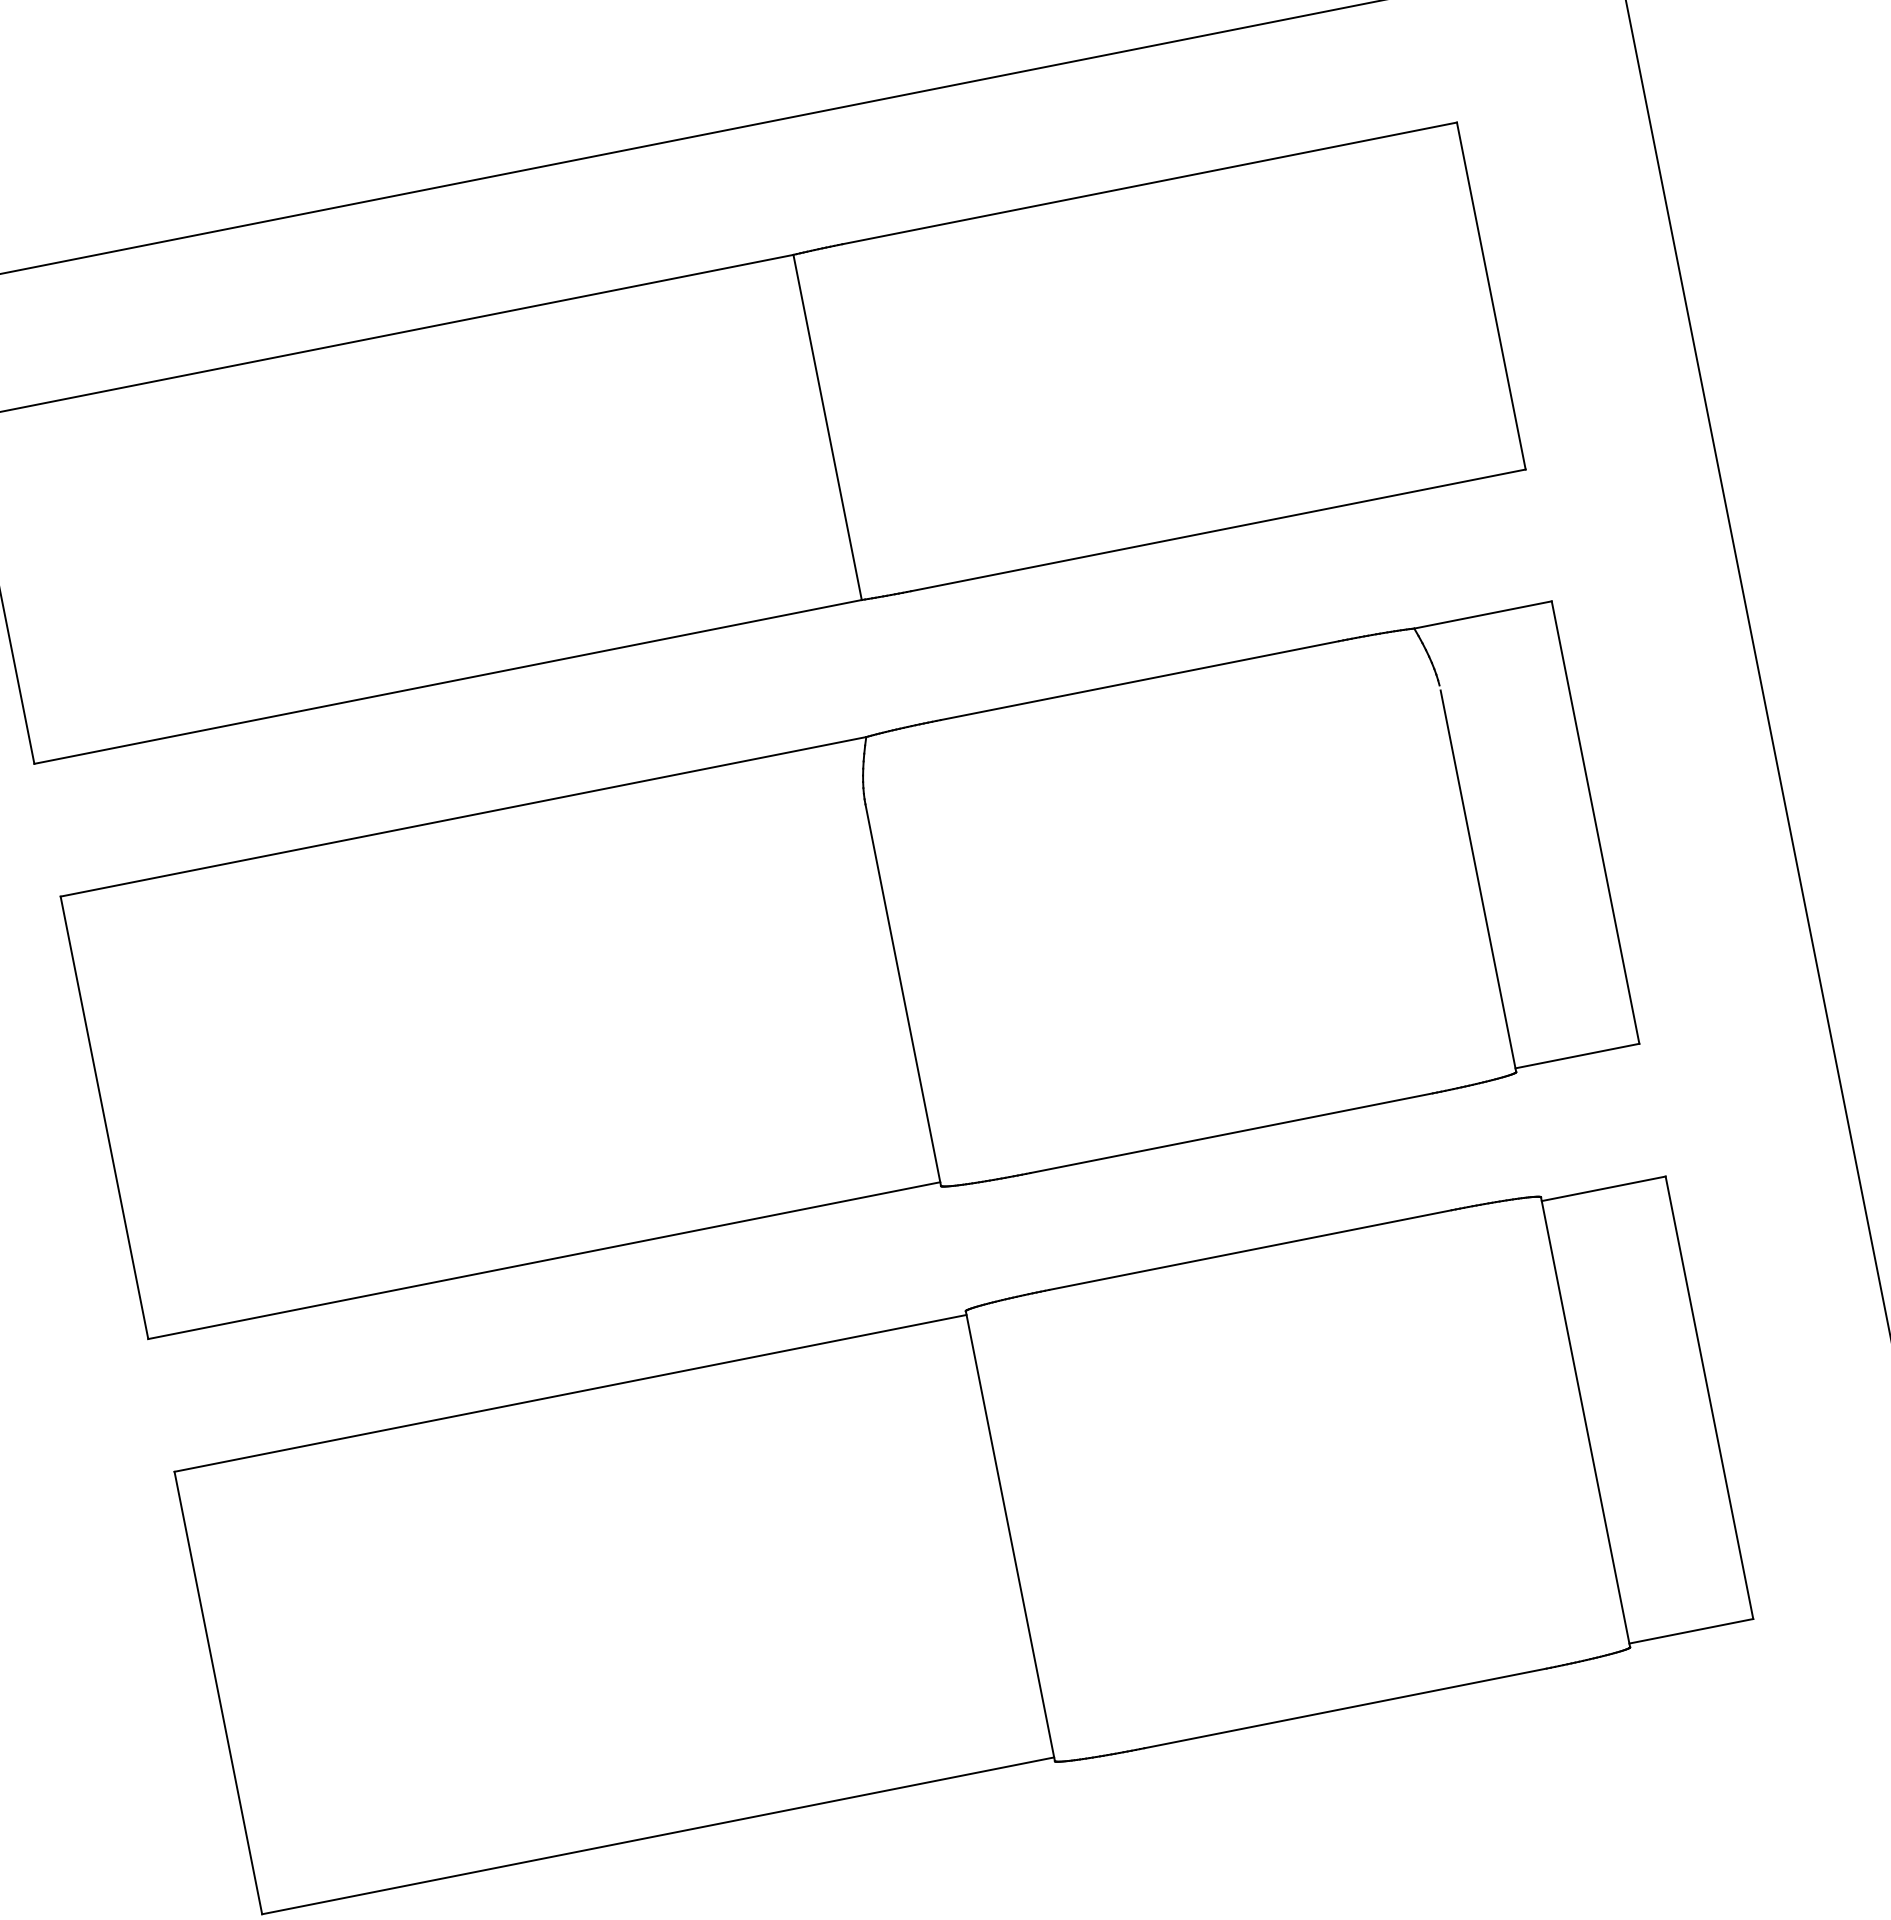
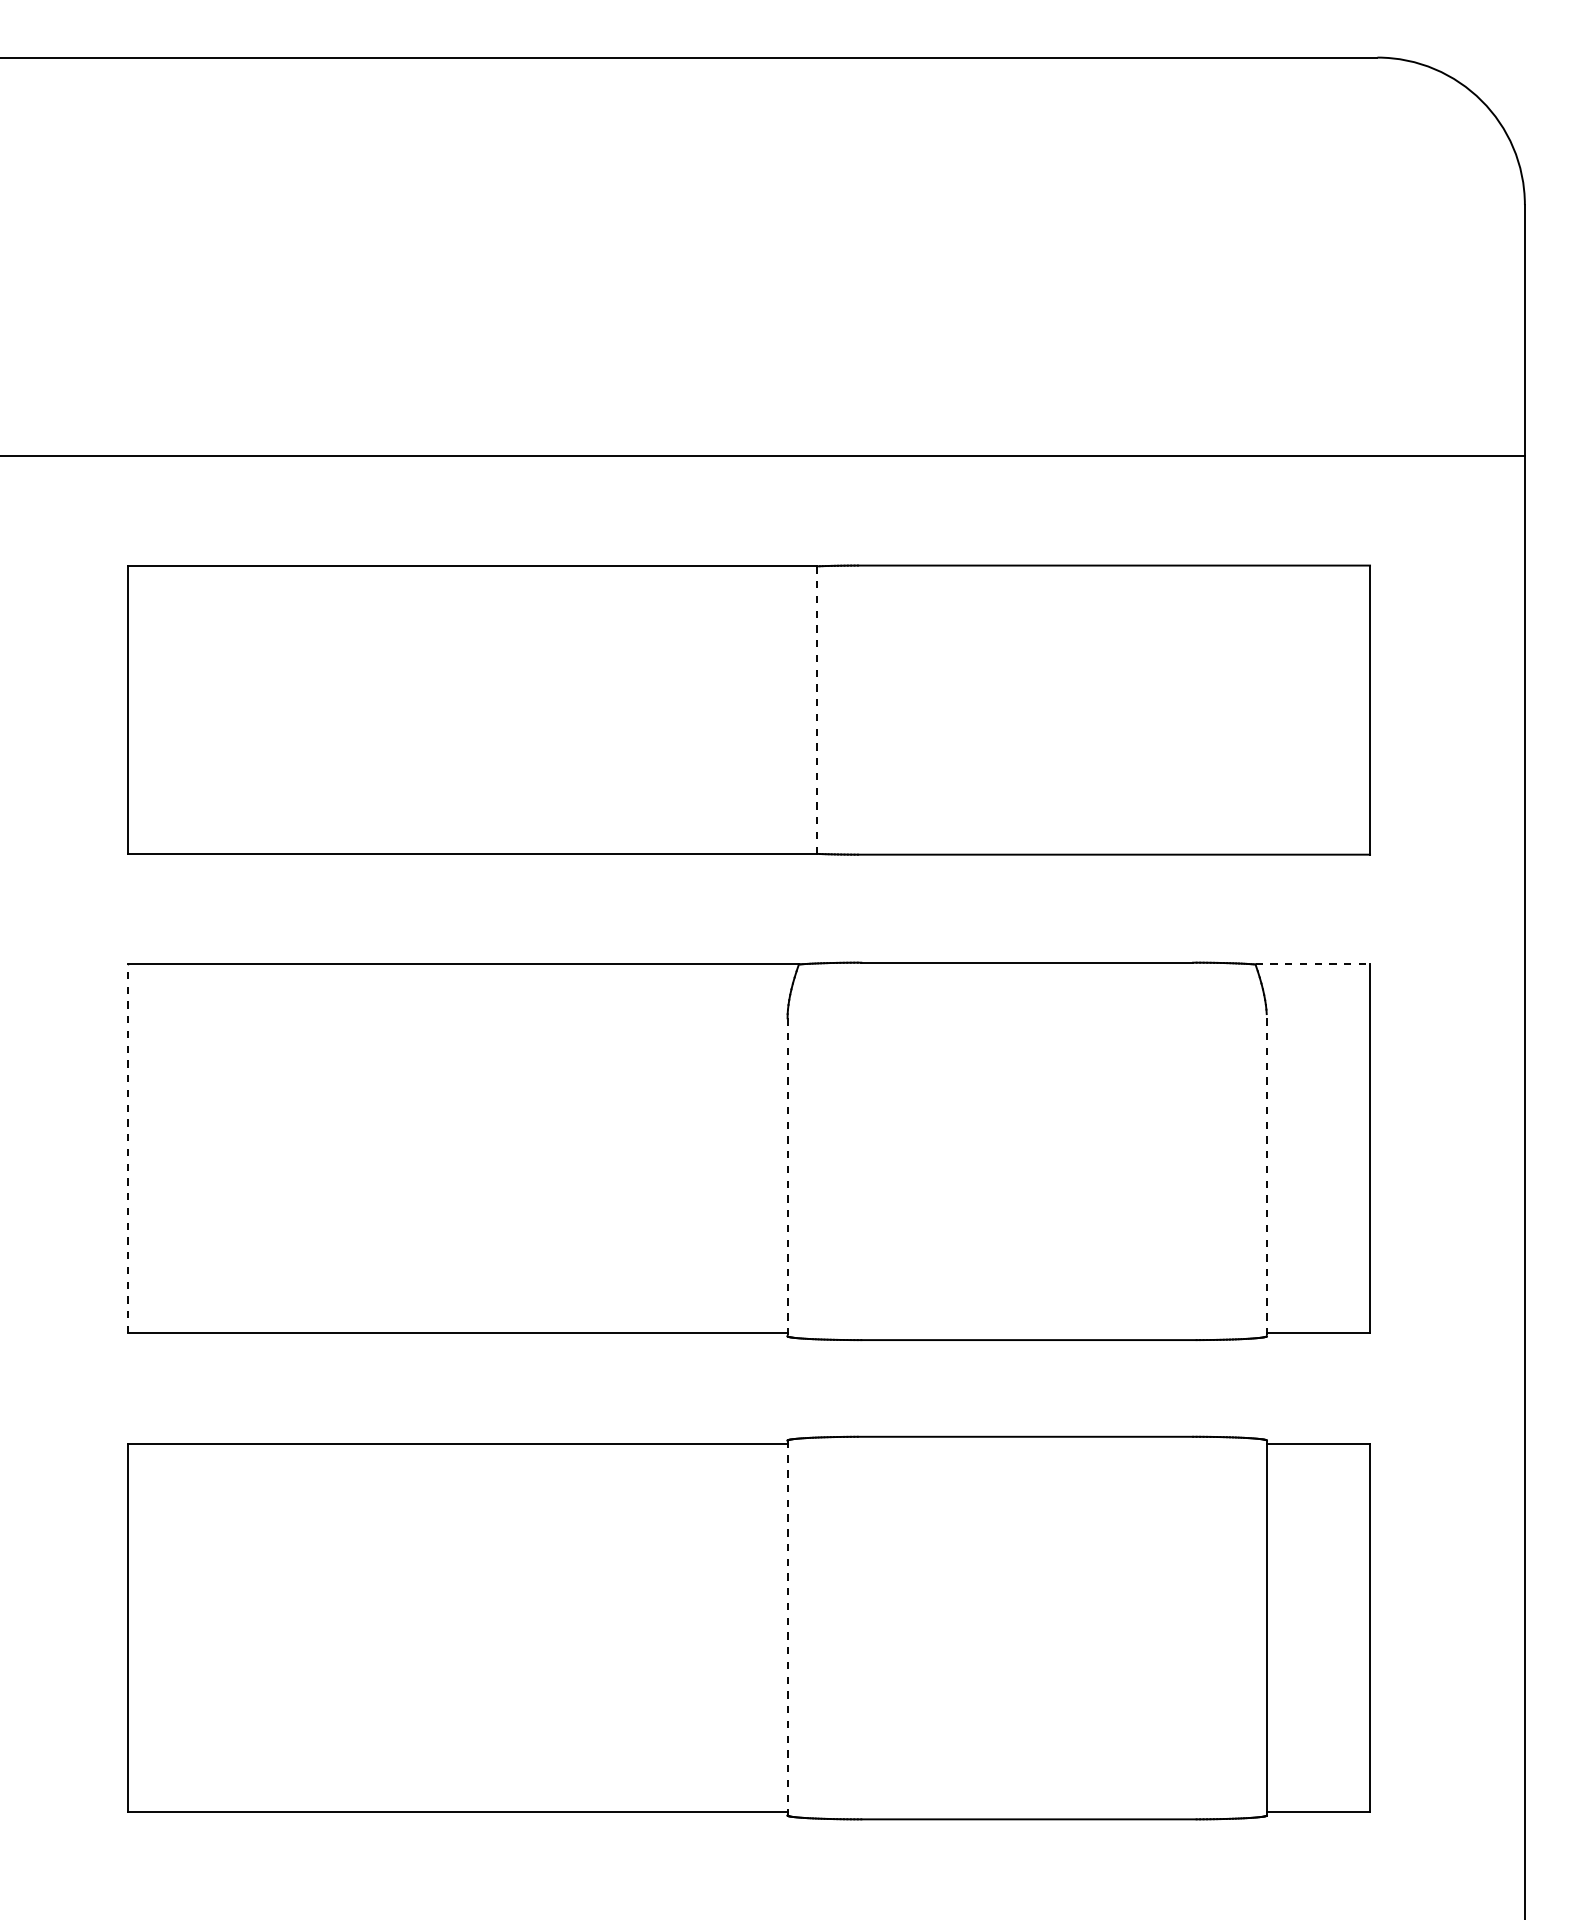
line: (828, 427) -> (817, 710), solid -> dashed
line: (1483, 614) -> (1313, 964), solid -> dashed
line: (1478, 881) -> (1266, 1177), solid -> dashed
line: (903, 995) -> (787, 1177), solid -> dashed
line: (104, 1117) -> (127, 1148), solid -> dashed
line: (1010, 1536) -> (787, 1628), solid -> dashed

